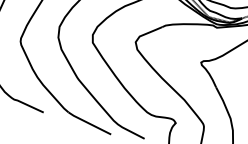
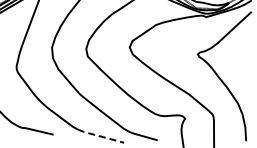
line: (89, 123) -> (100, 136), solid -> dashed

